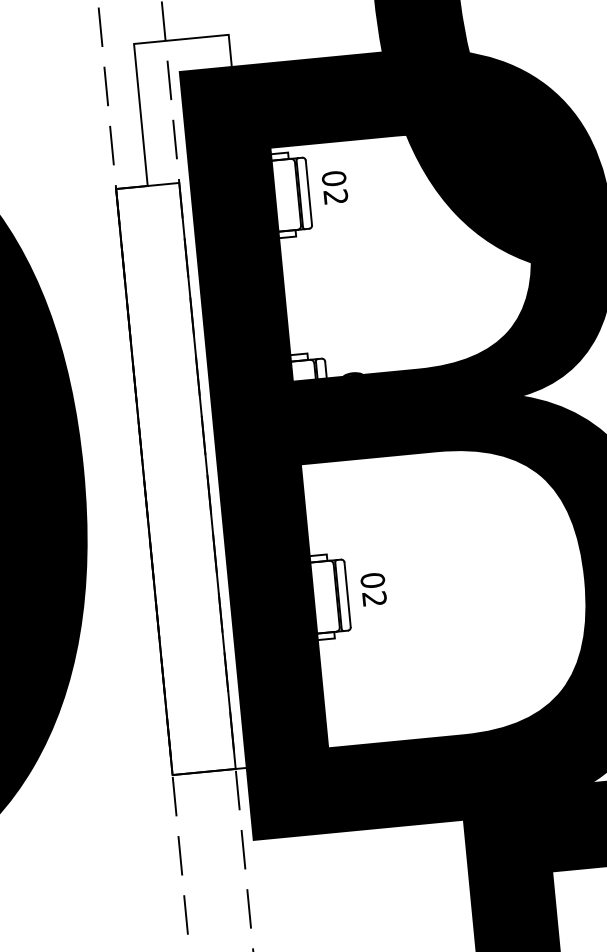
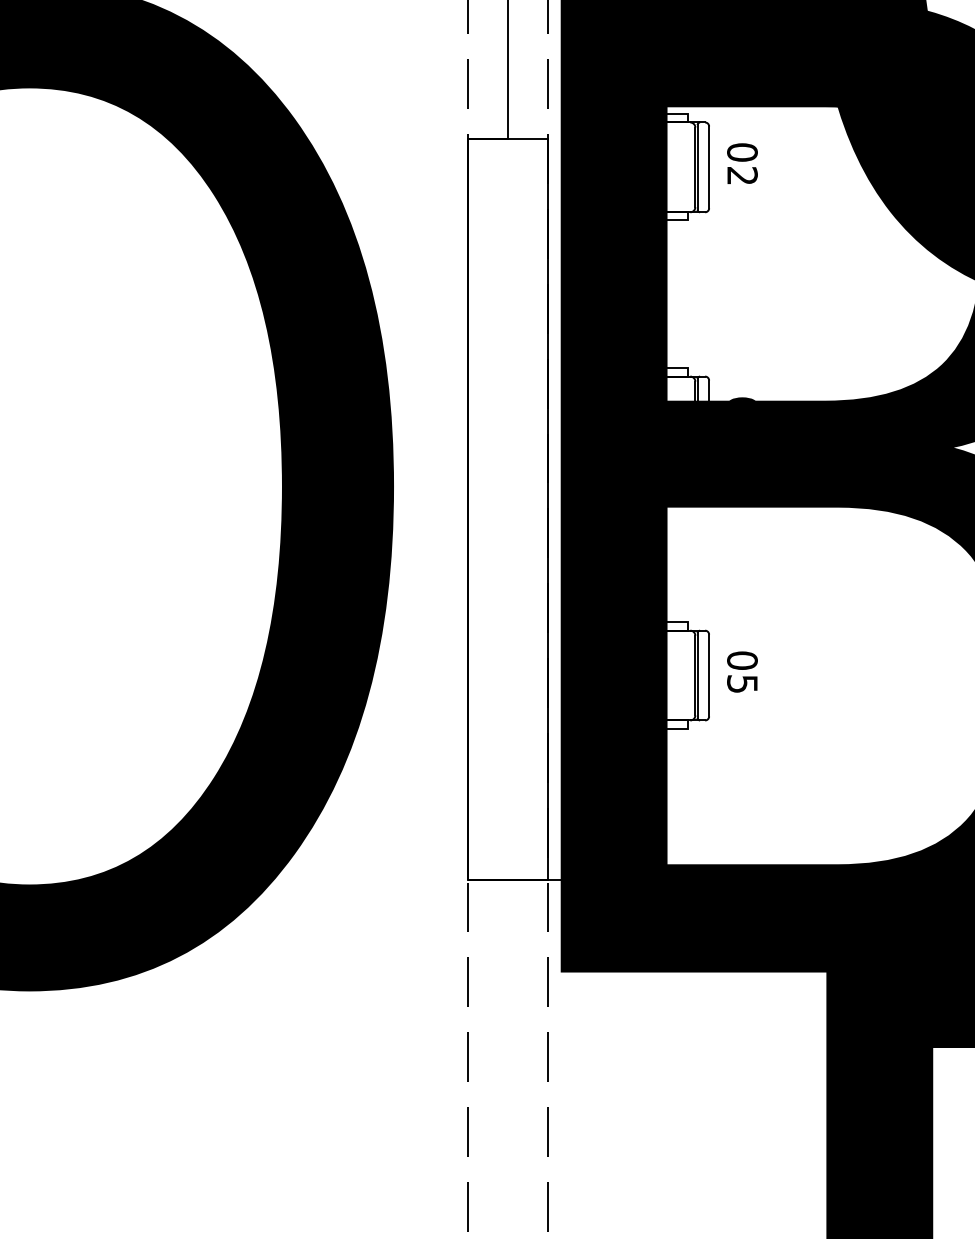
text: (374, 598) -> (742, 683), 02 -> 05

